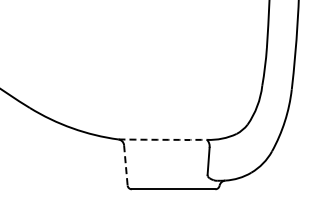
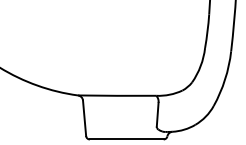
arc: (162, 139) -> (116, 95), dashed -> solid
line: (125, 165) -> (84, 118), dashed -> solid

